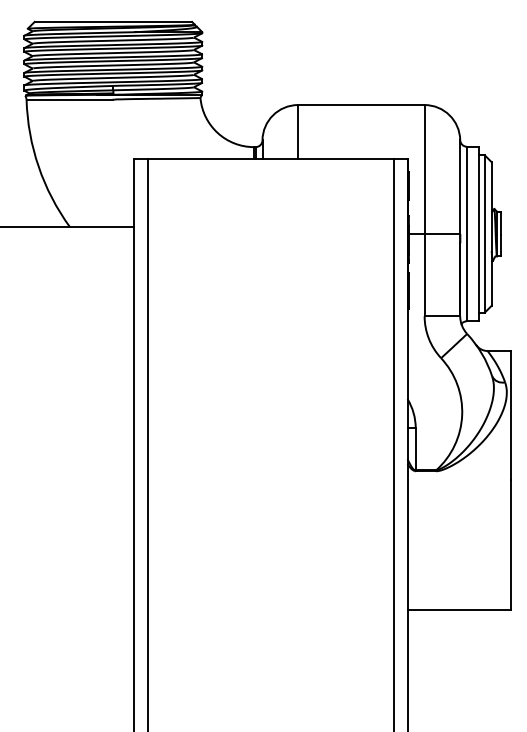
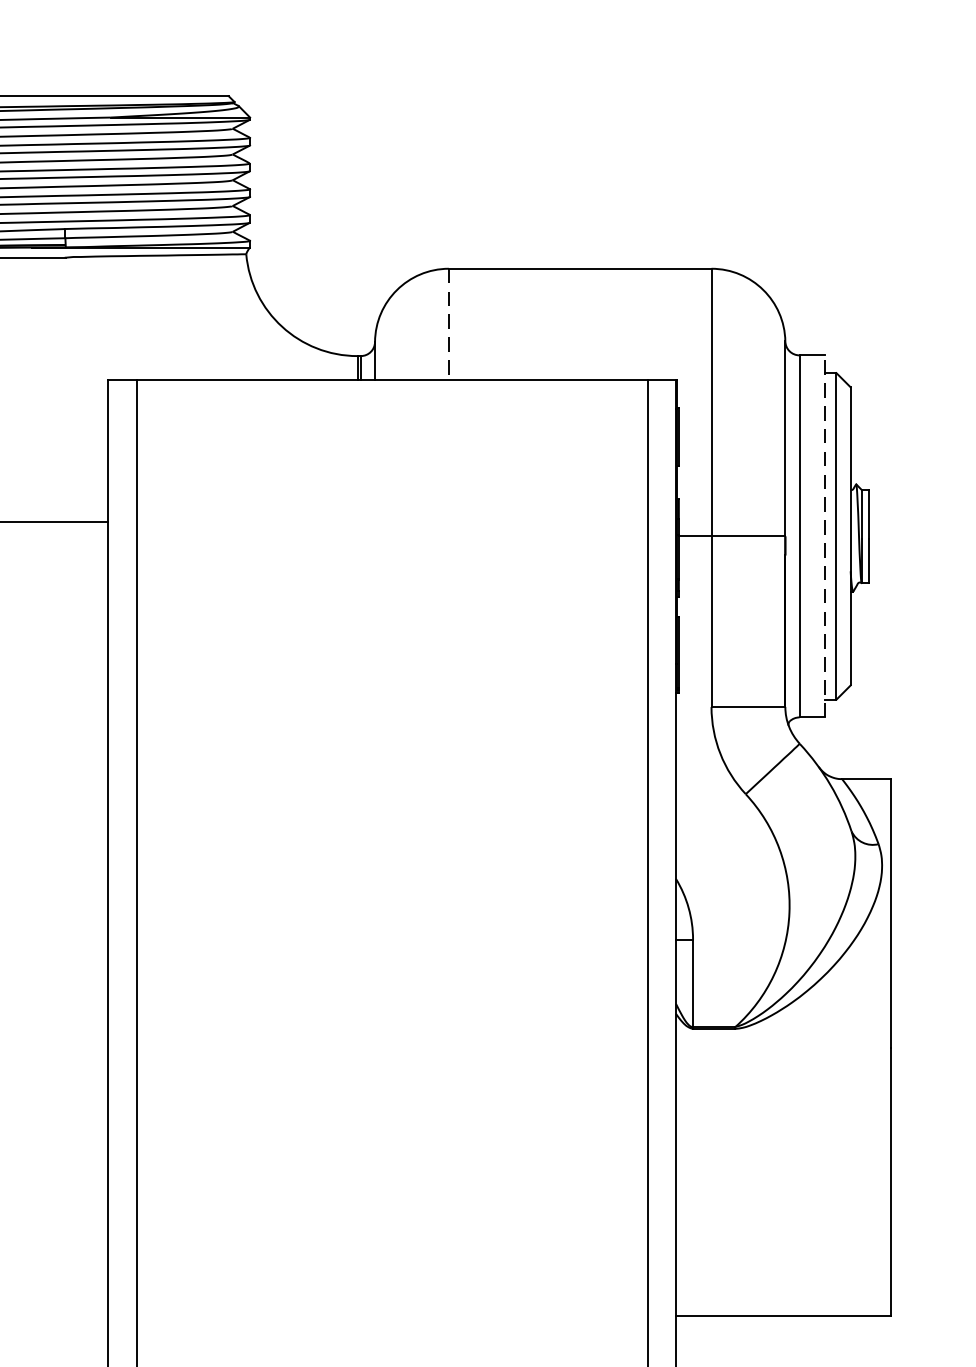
line: (298, 131) -> (449, 323), solid -> dashed
line: (479, 233) -> (825, 535), solid -> dashed

